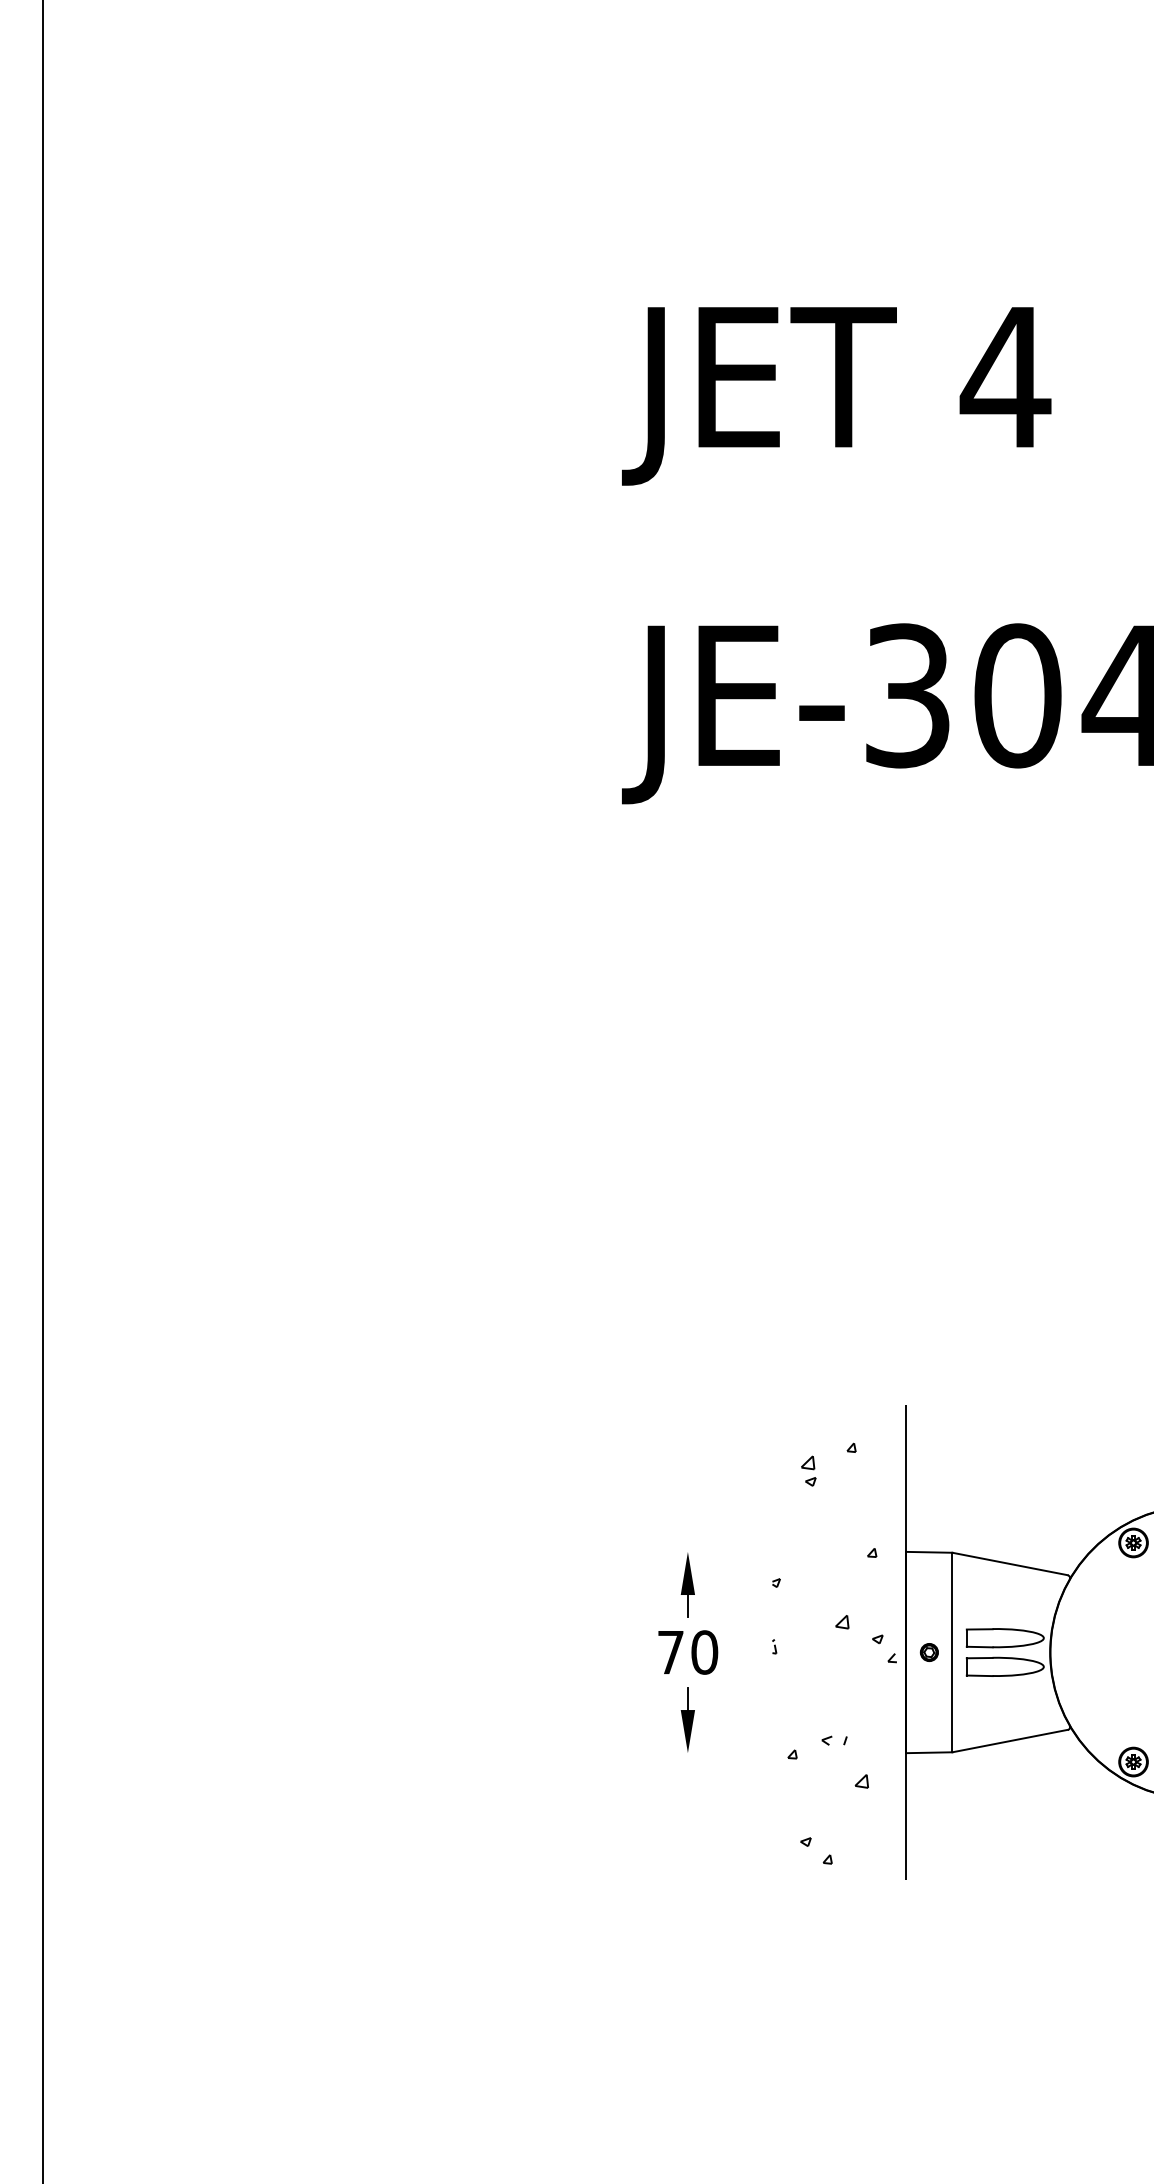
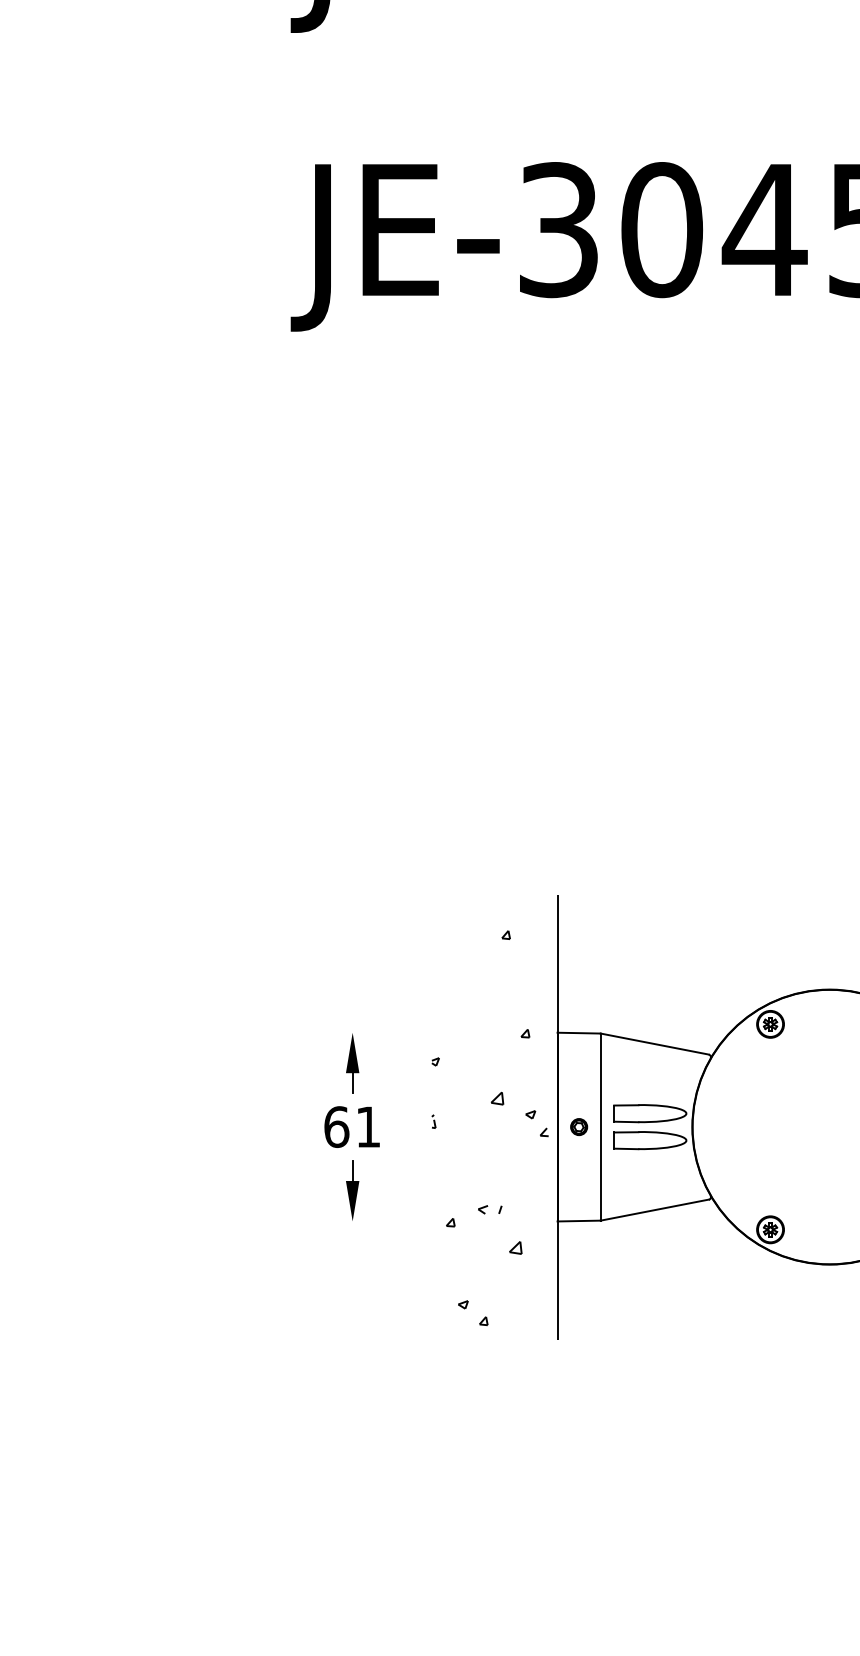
part: (808, 1470) -> (465, 956), removed
text: (687, 1652) -> (352, 1127), 70 -> 61

